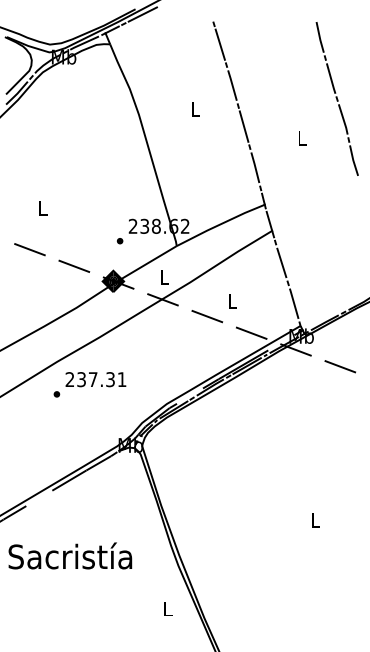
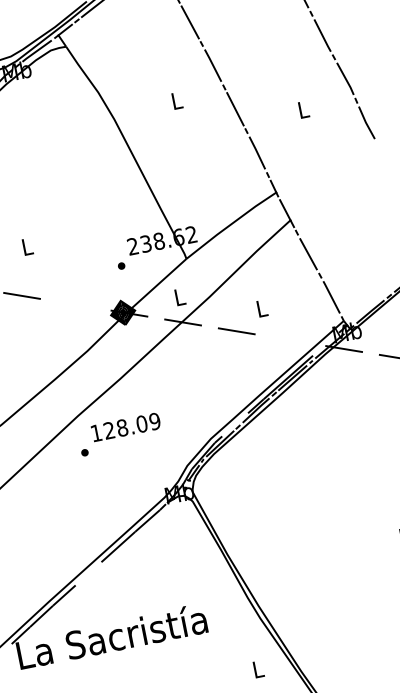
line: (74, 265) -> (75, 303), removed
line: (251, 332) -> (290, 339), removed
text: (95, 379) -> (125, 427), 237.31 -> 128.09

